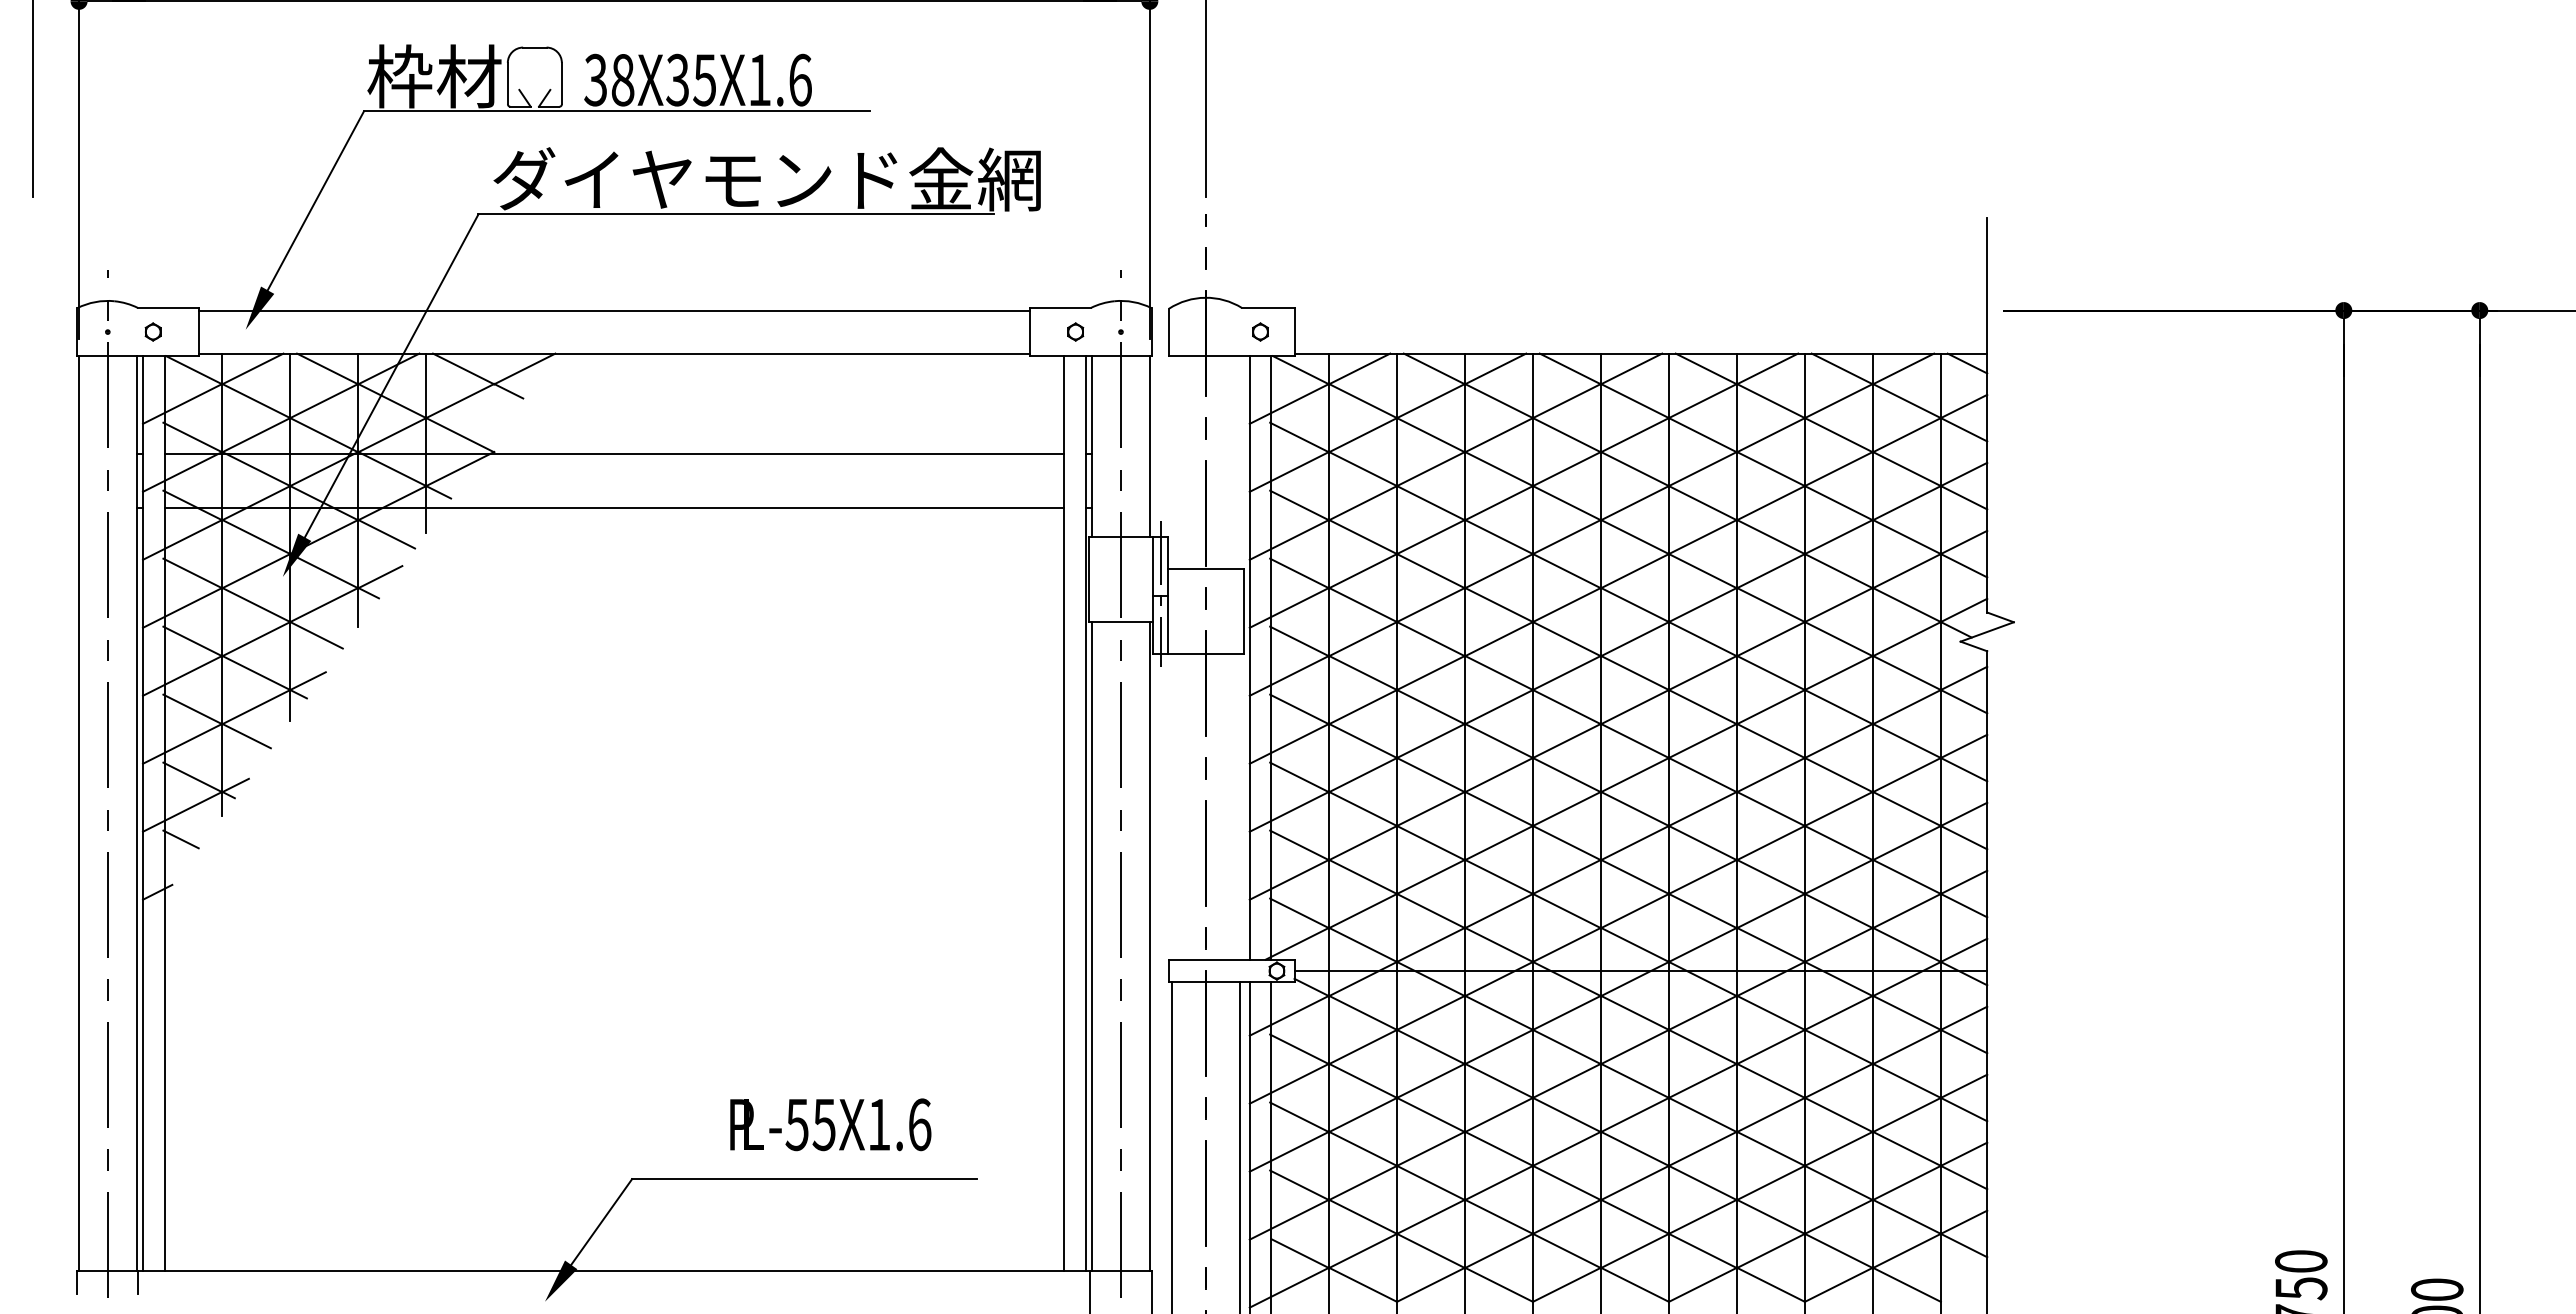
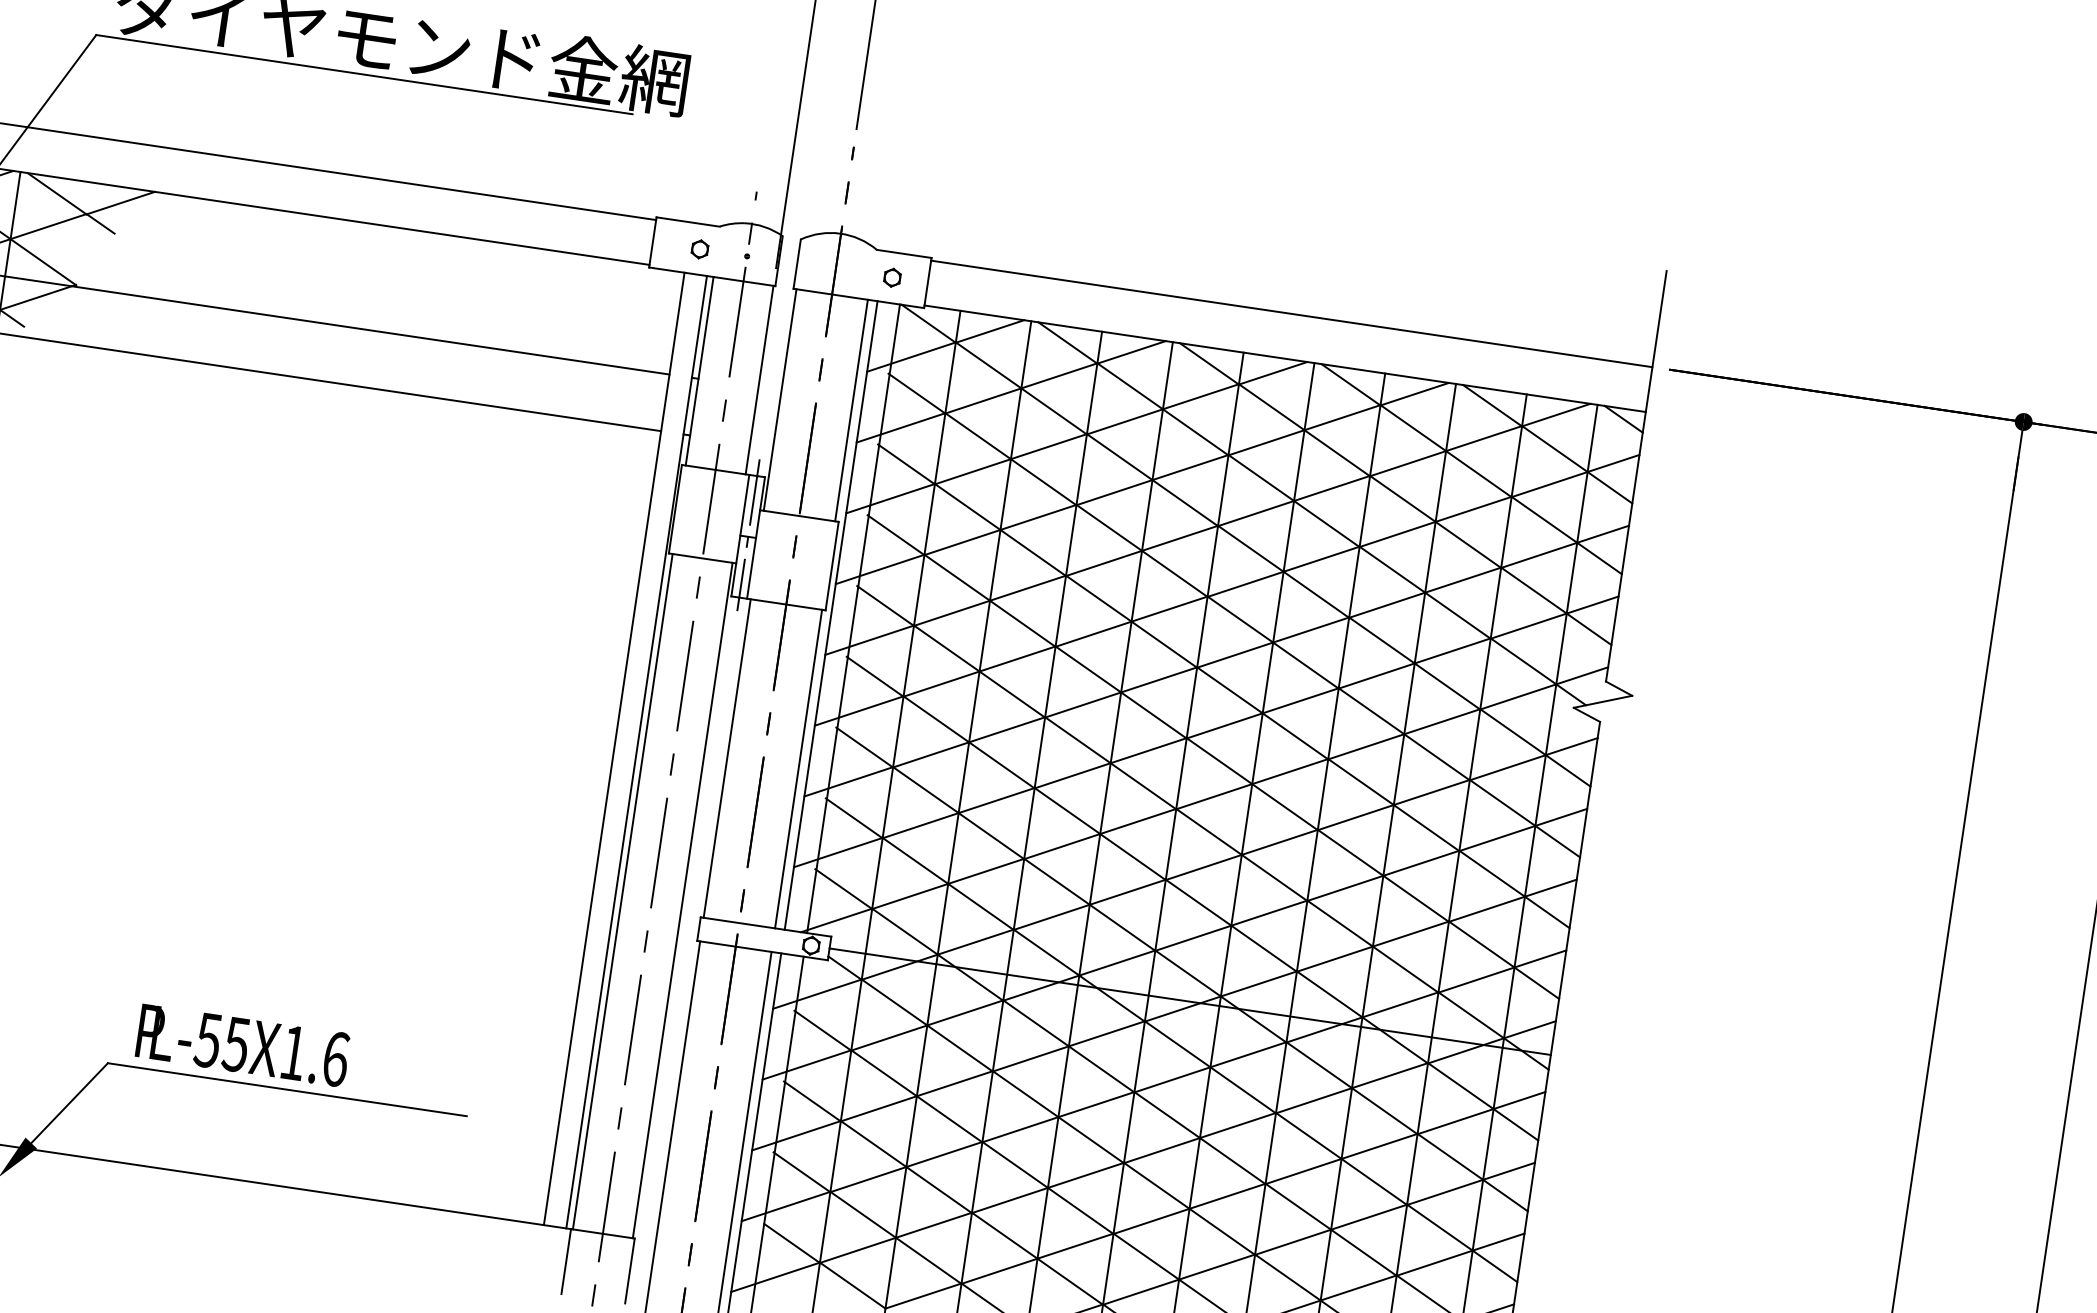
line: (1640, 310) -> (1291, 313), added
line: (1171, 462) -> (779, 399), added
line: (1240, 462) -> (851, 410), added
line: (1171, 806) -> (726, 758), added
line: (1240, 806) -> (798, 768), added
text: (830, 1124) -> (242, 1045), moved

